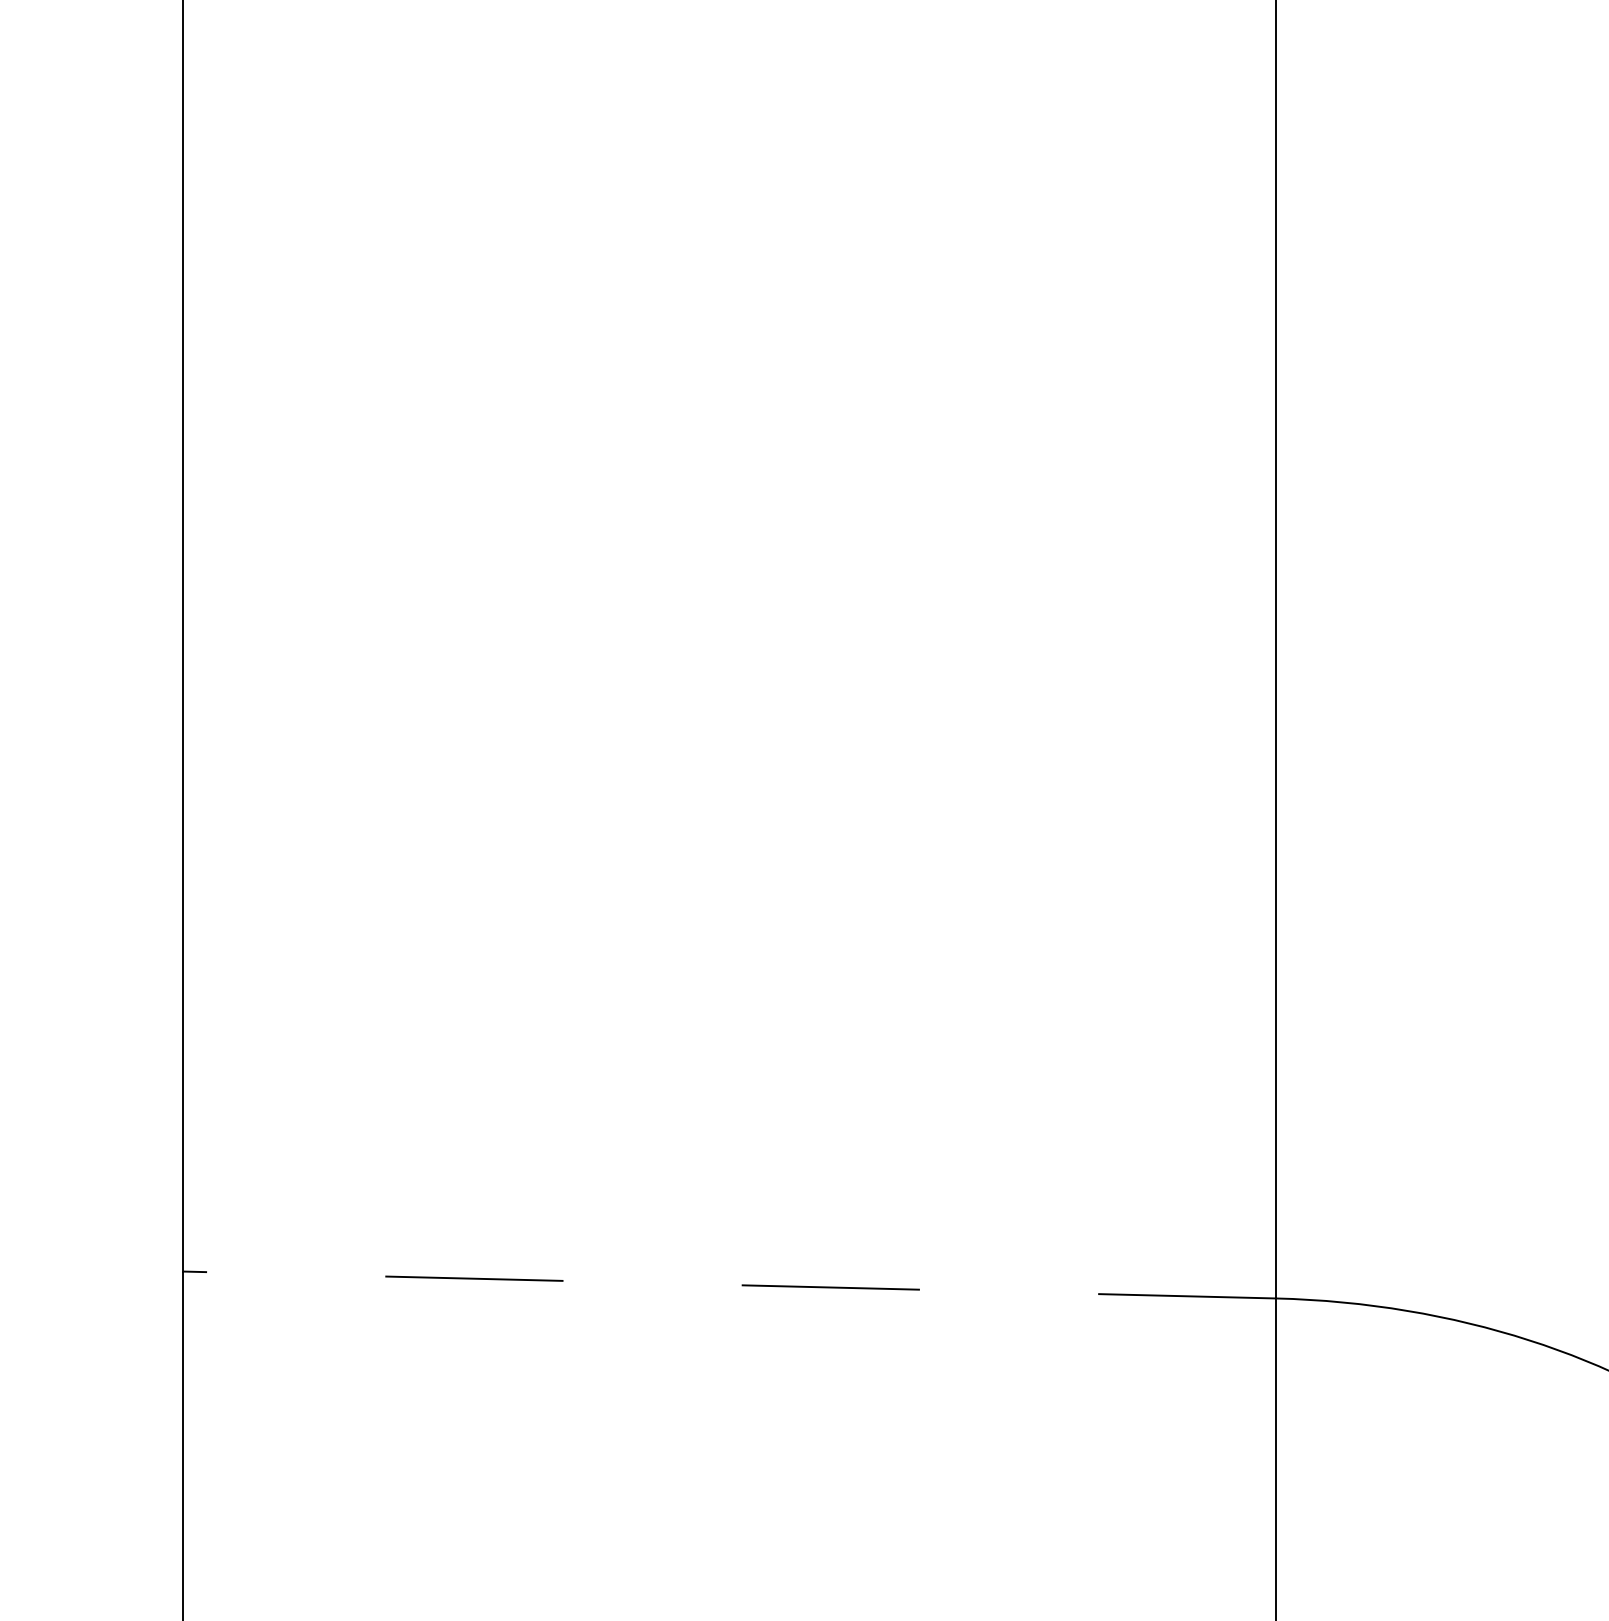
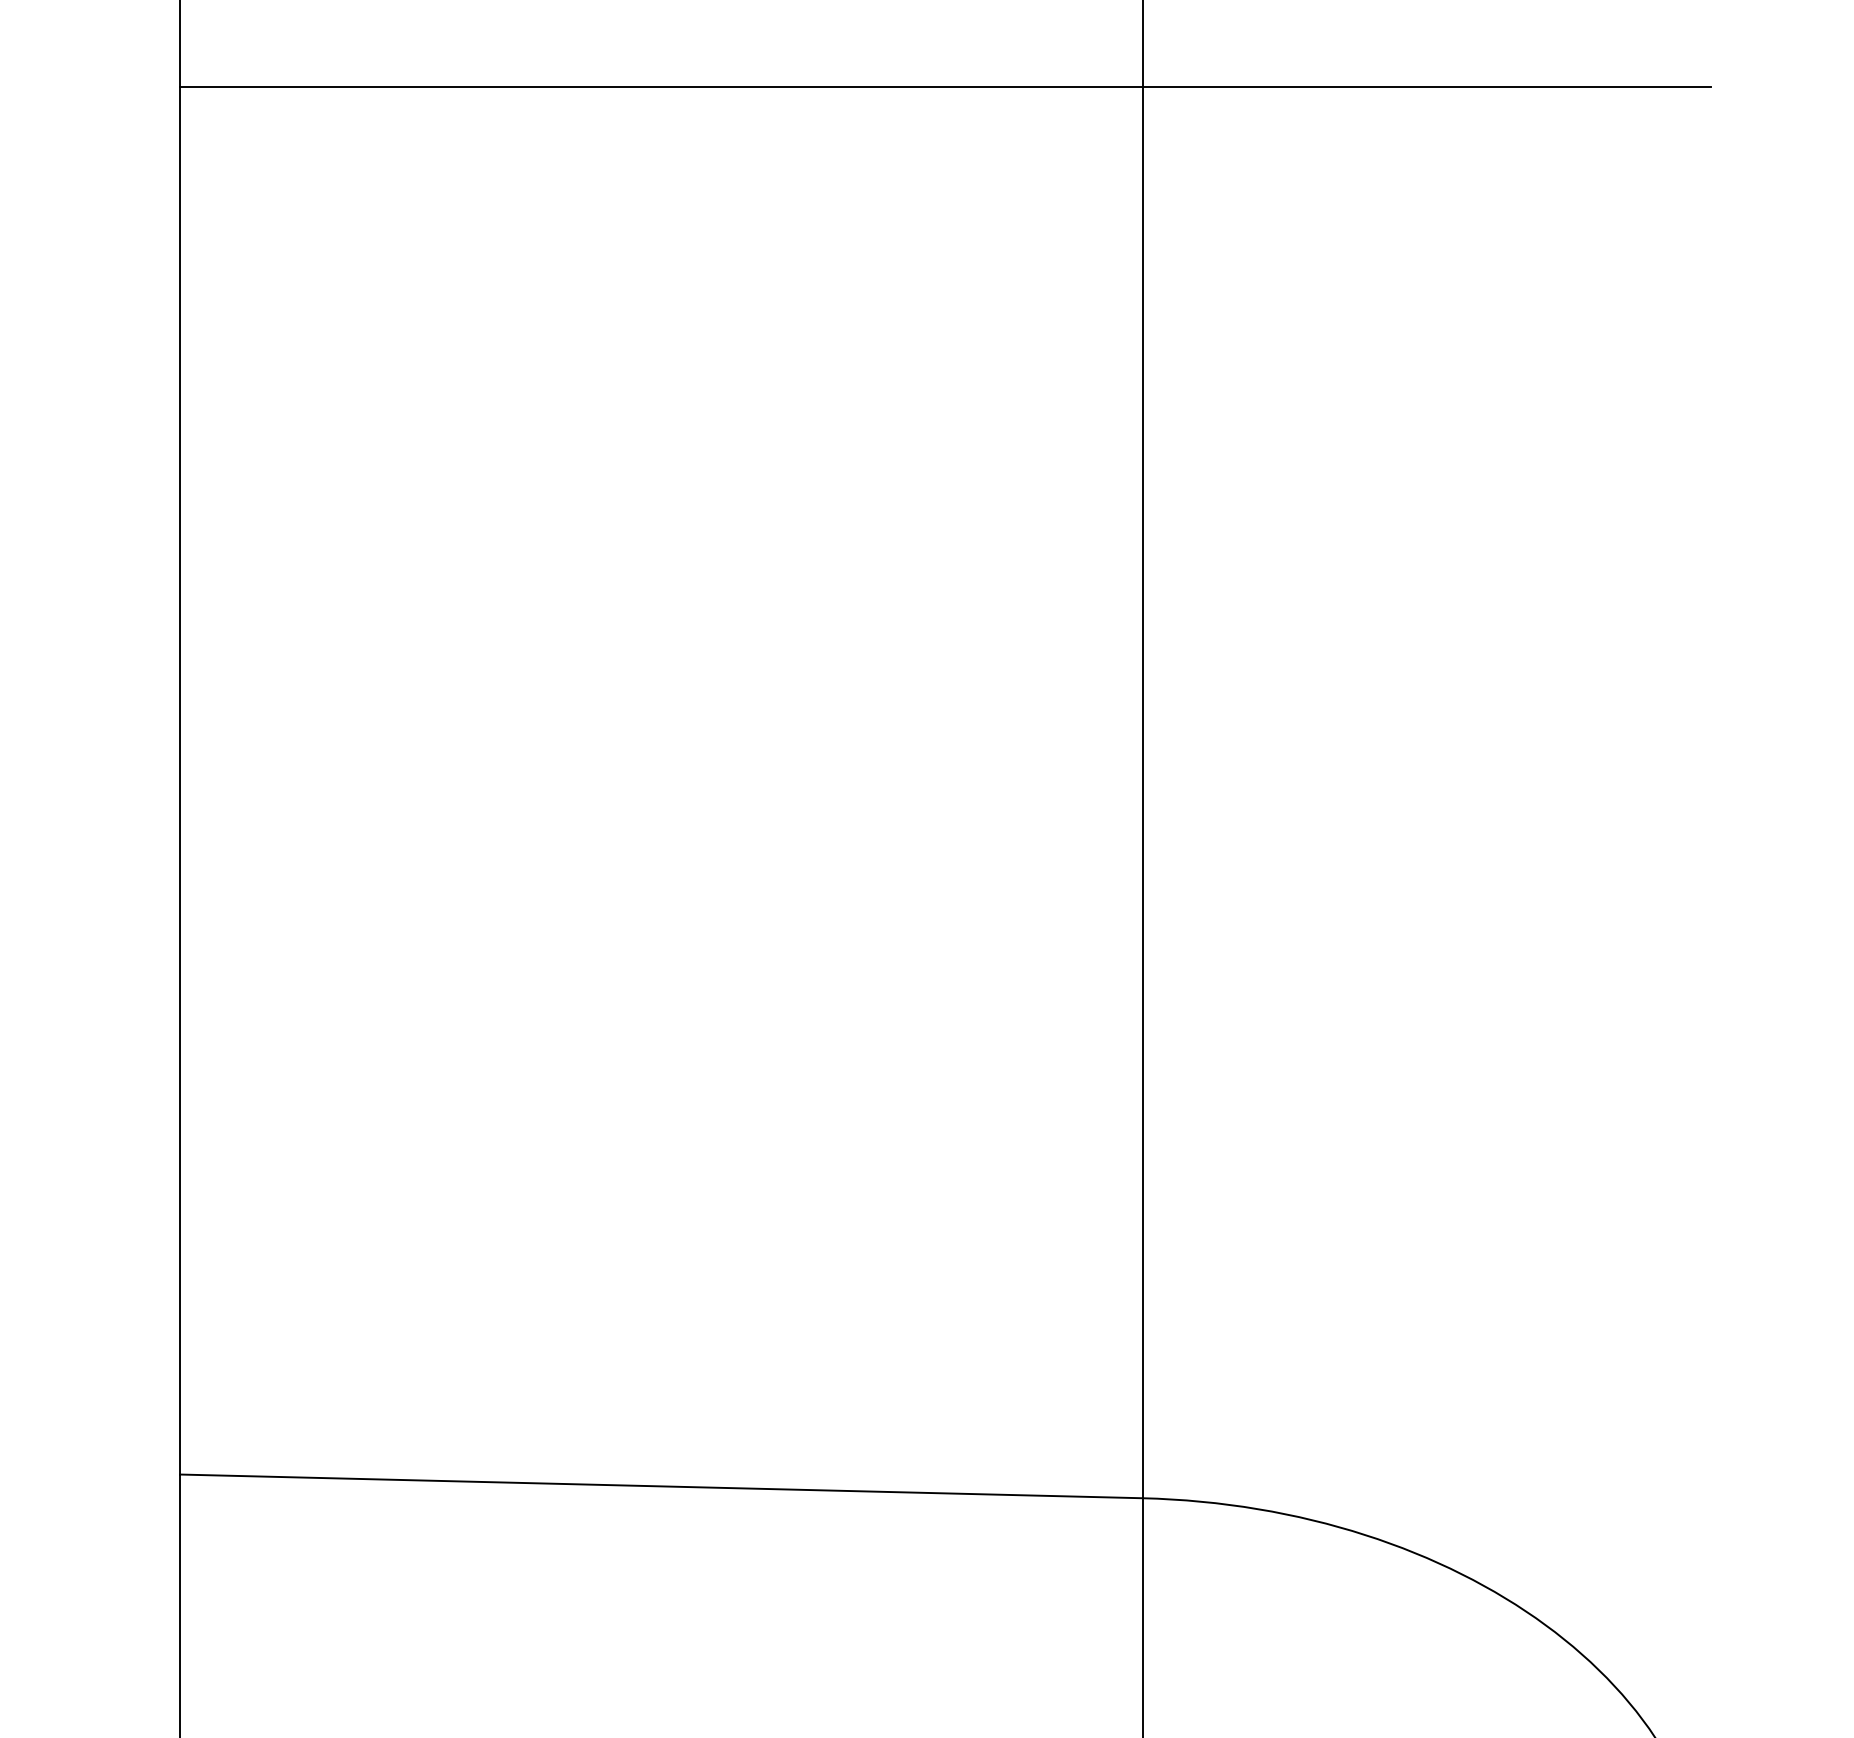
line: (729, 1285) -> (661, 1486), dashed -> solid

